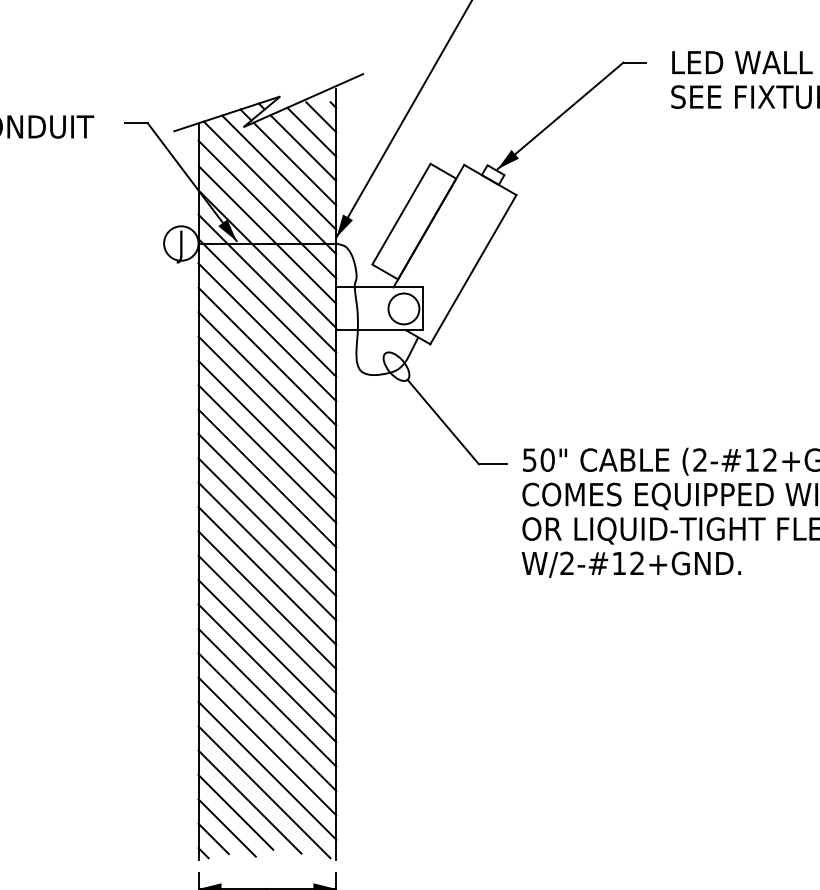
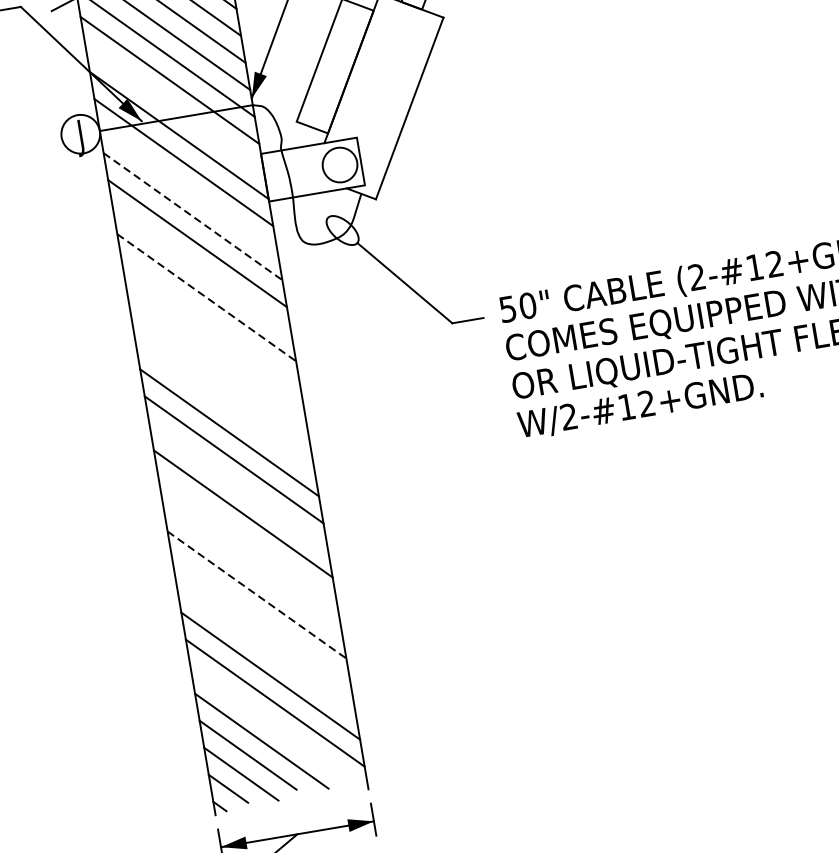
line: (267, 234) -> (174, 108), removed
line: (267, 307) -> (188, 189), removed
line: (267, 332) -> (193, 216), solid -> dashed
line: (266, 380) -> (200, 270), removed
line: (267, 405) -> (206, 297), solid -> dashed
line: (267, 429) -> (211, 324), removed
line: (267, 454) -> (215, 352), removed
line: (267, 478) -> (220, 378), removed
line: (267, 502) -> (224, 405), removed
line: (267, 575) -> (238, 486), removed
line: (267, 624) -> (247, 540), removed
line: (267, 648) -> (252, 567), removed
line: (267, 673) -> (257, 595), solid -> dashed
line: (267, 697) -> (261, 621), removed
line: (267, 722) -> (266, 649), removed
line: (264, 792) -> (276, 727), removed

